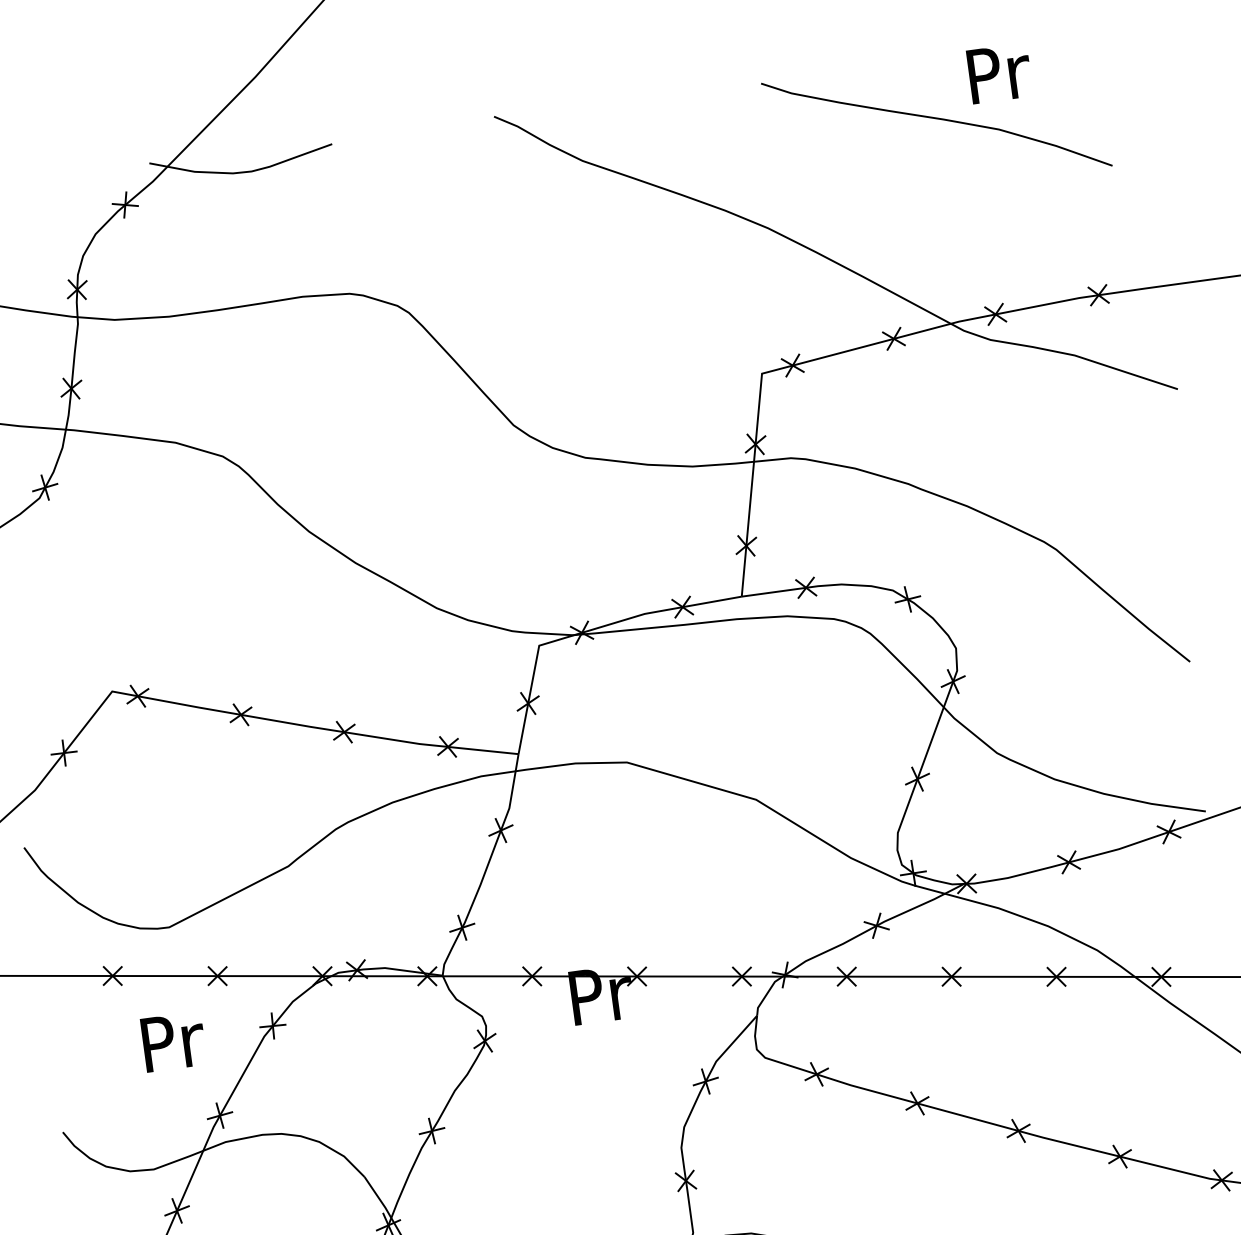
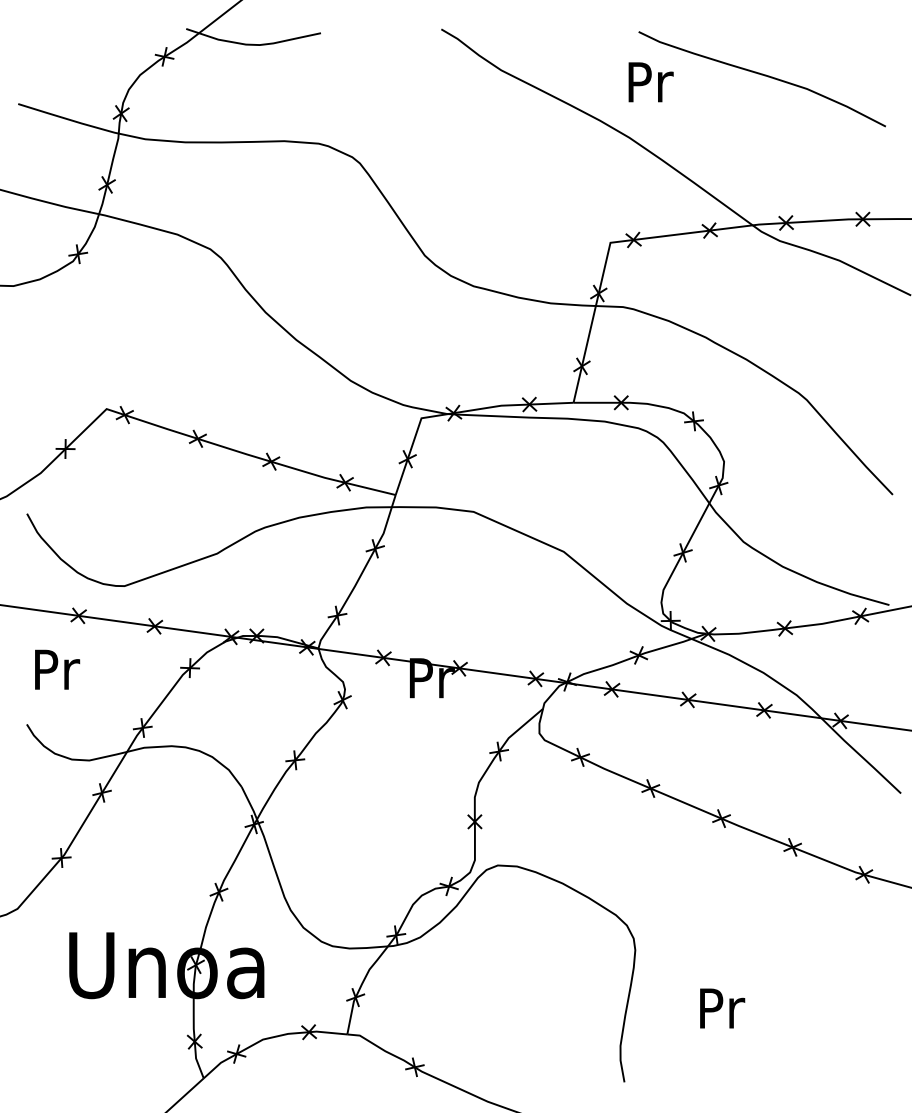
text: (998, 73) -> (650, 82), moved
text: (173, 1041) -> (57, 669), moved

